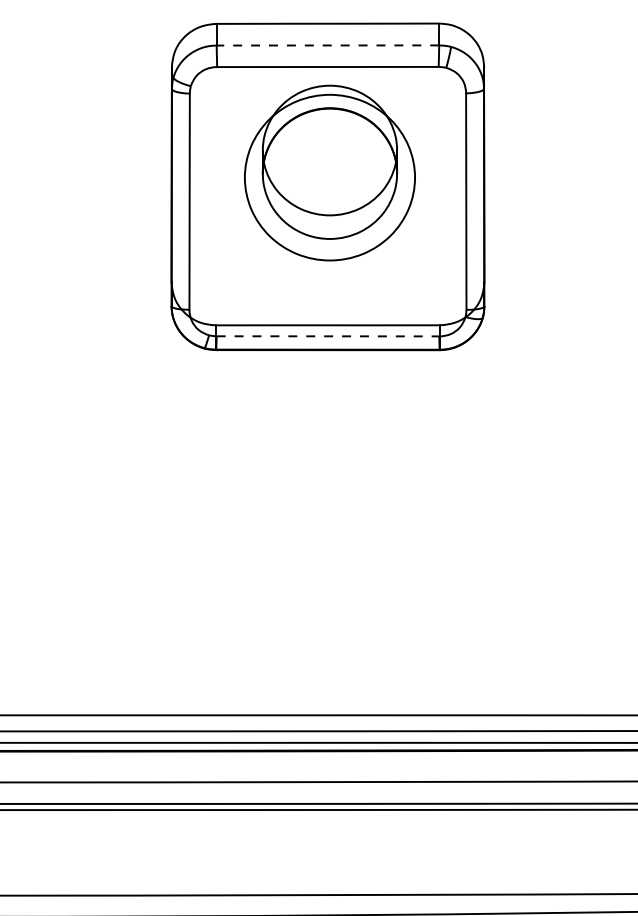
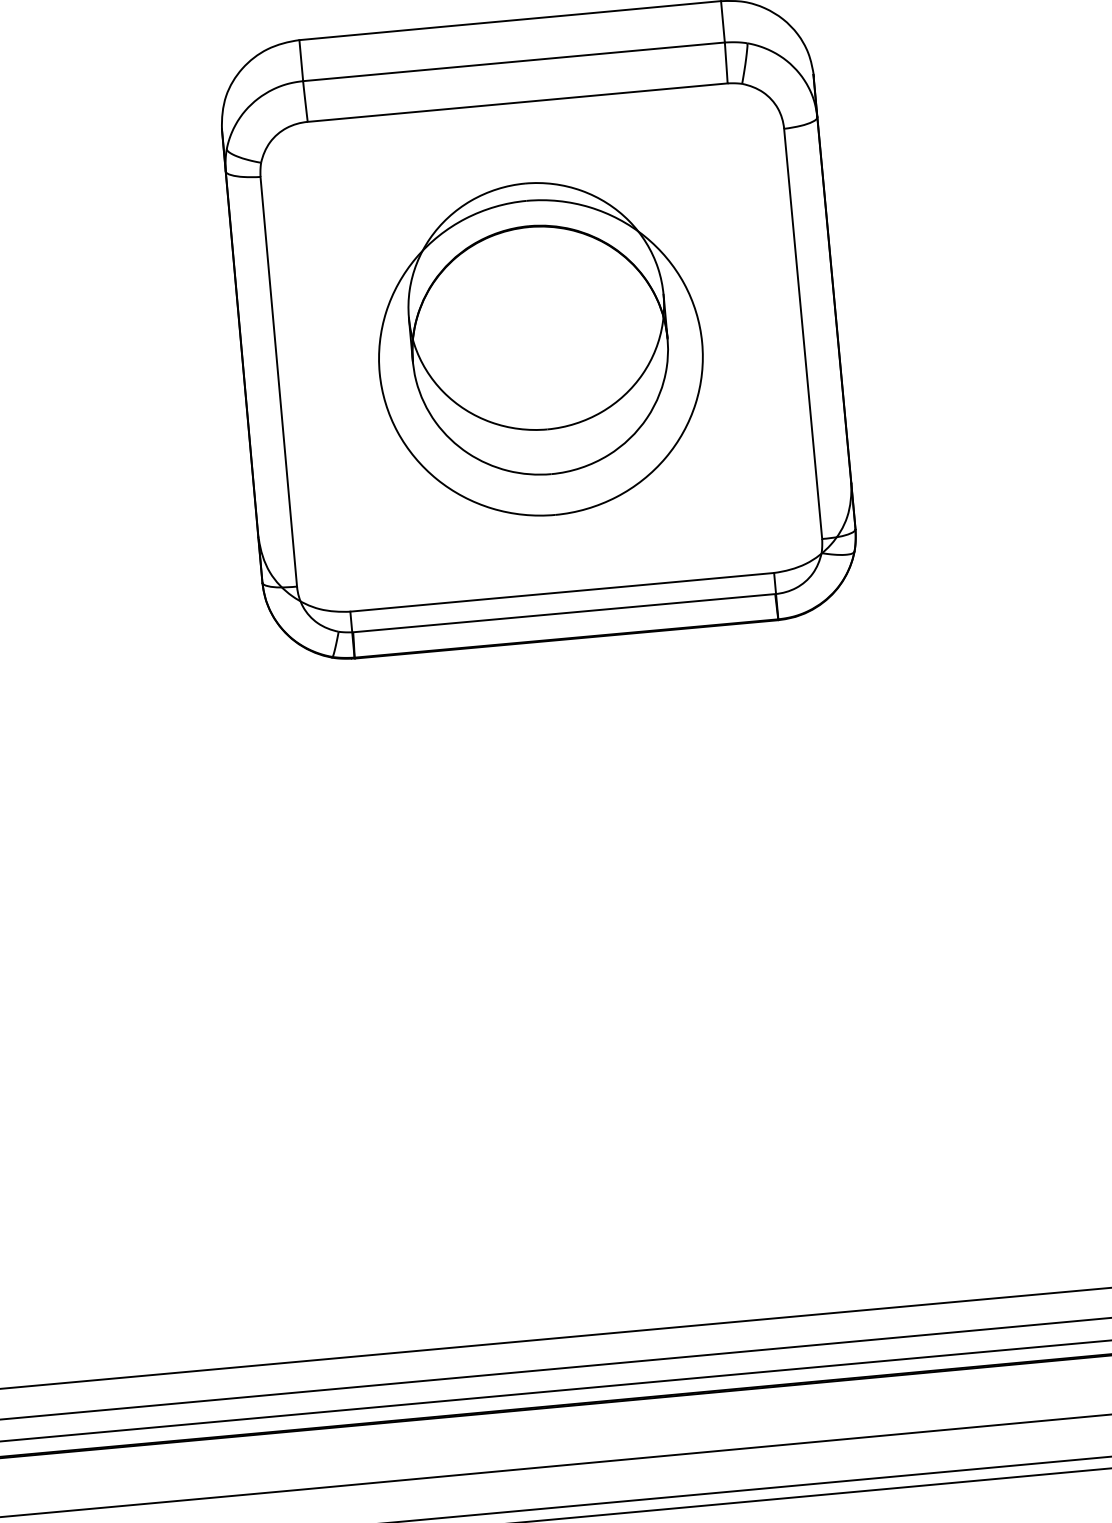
line: (327, 45) -> (513, 61), dashed -> solid
part: (329, 172) -> (539, 348), moved
line: (328, 336) -> (565, 613), dashed -> solid

